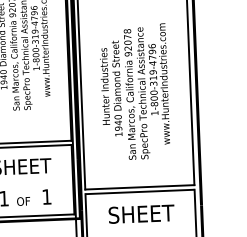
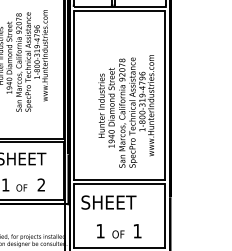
text: (134, 92) -> (126, 111), moved
text: (46, 196) -> (41, 184), 1 -> 2
text: (141, 214) -> (108, 202), moved

